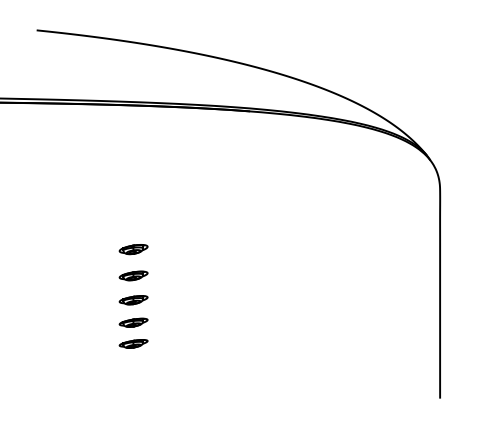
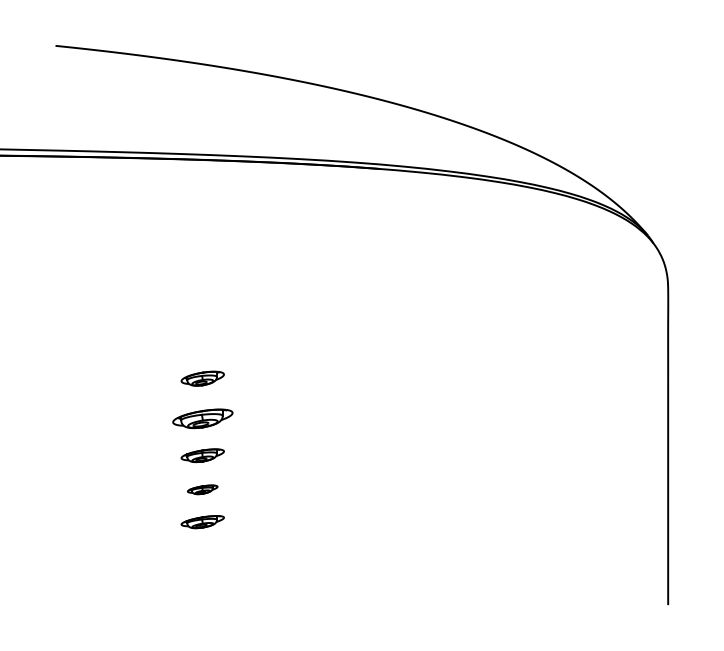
part: (133, 275) -> (202, 418), size x1.4
part: (133, 322) -> (202, 489), size x0.7

